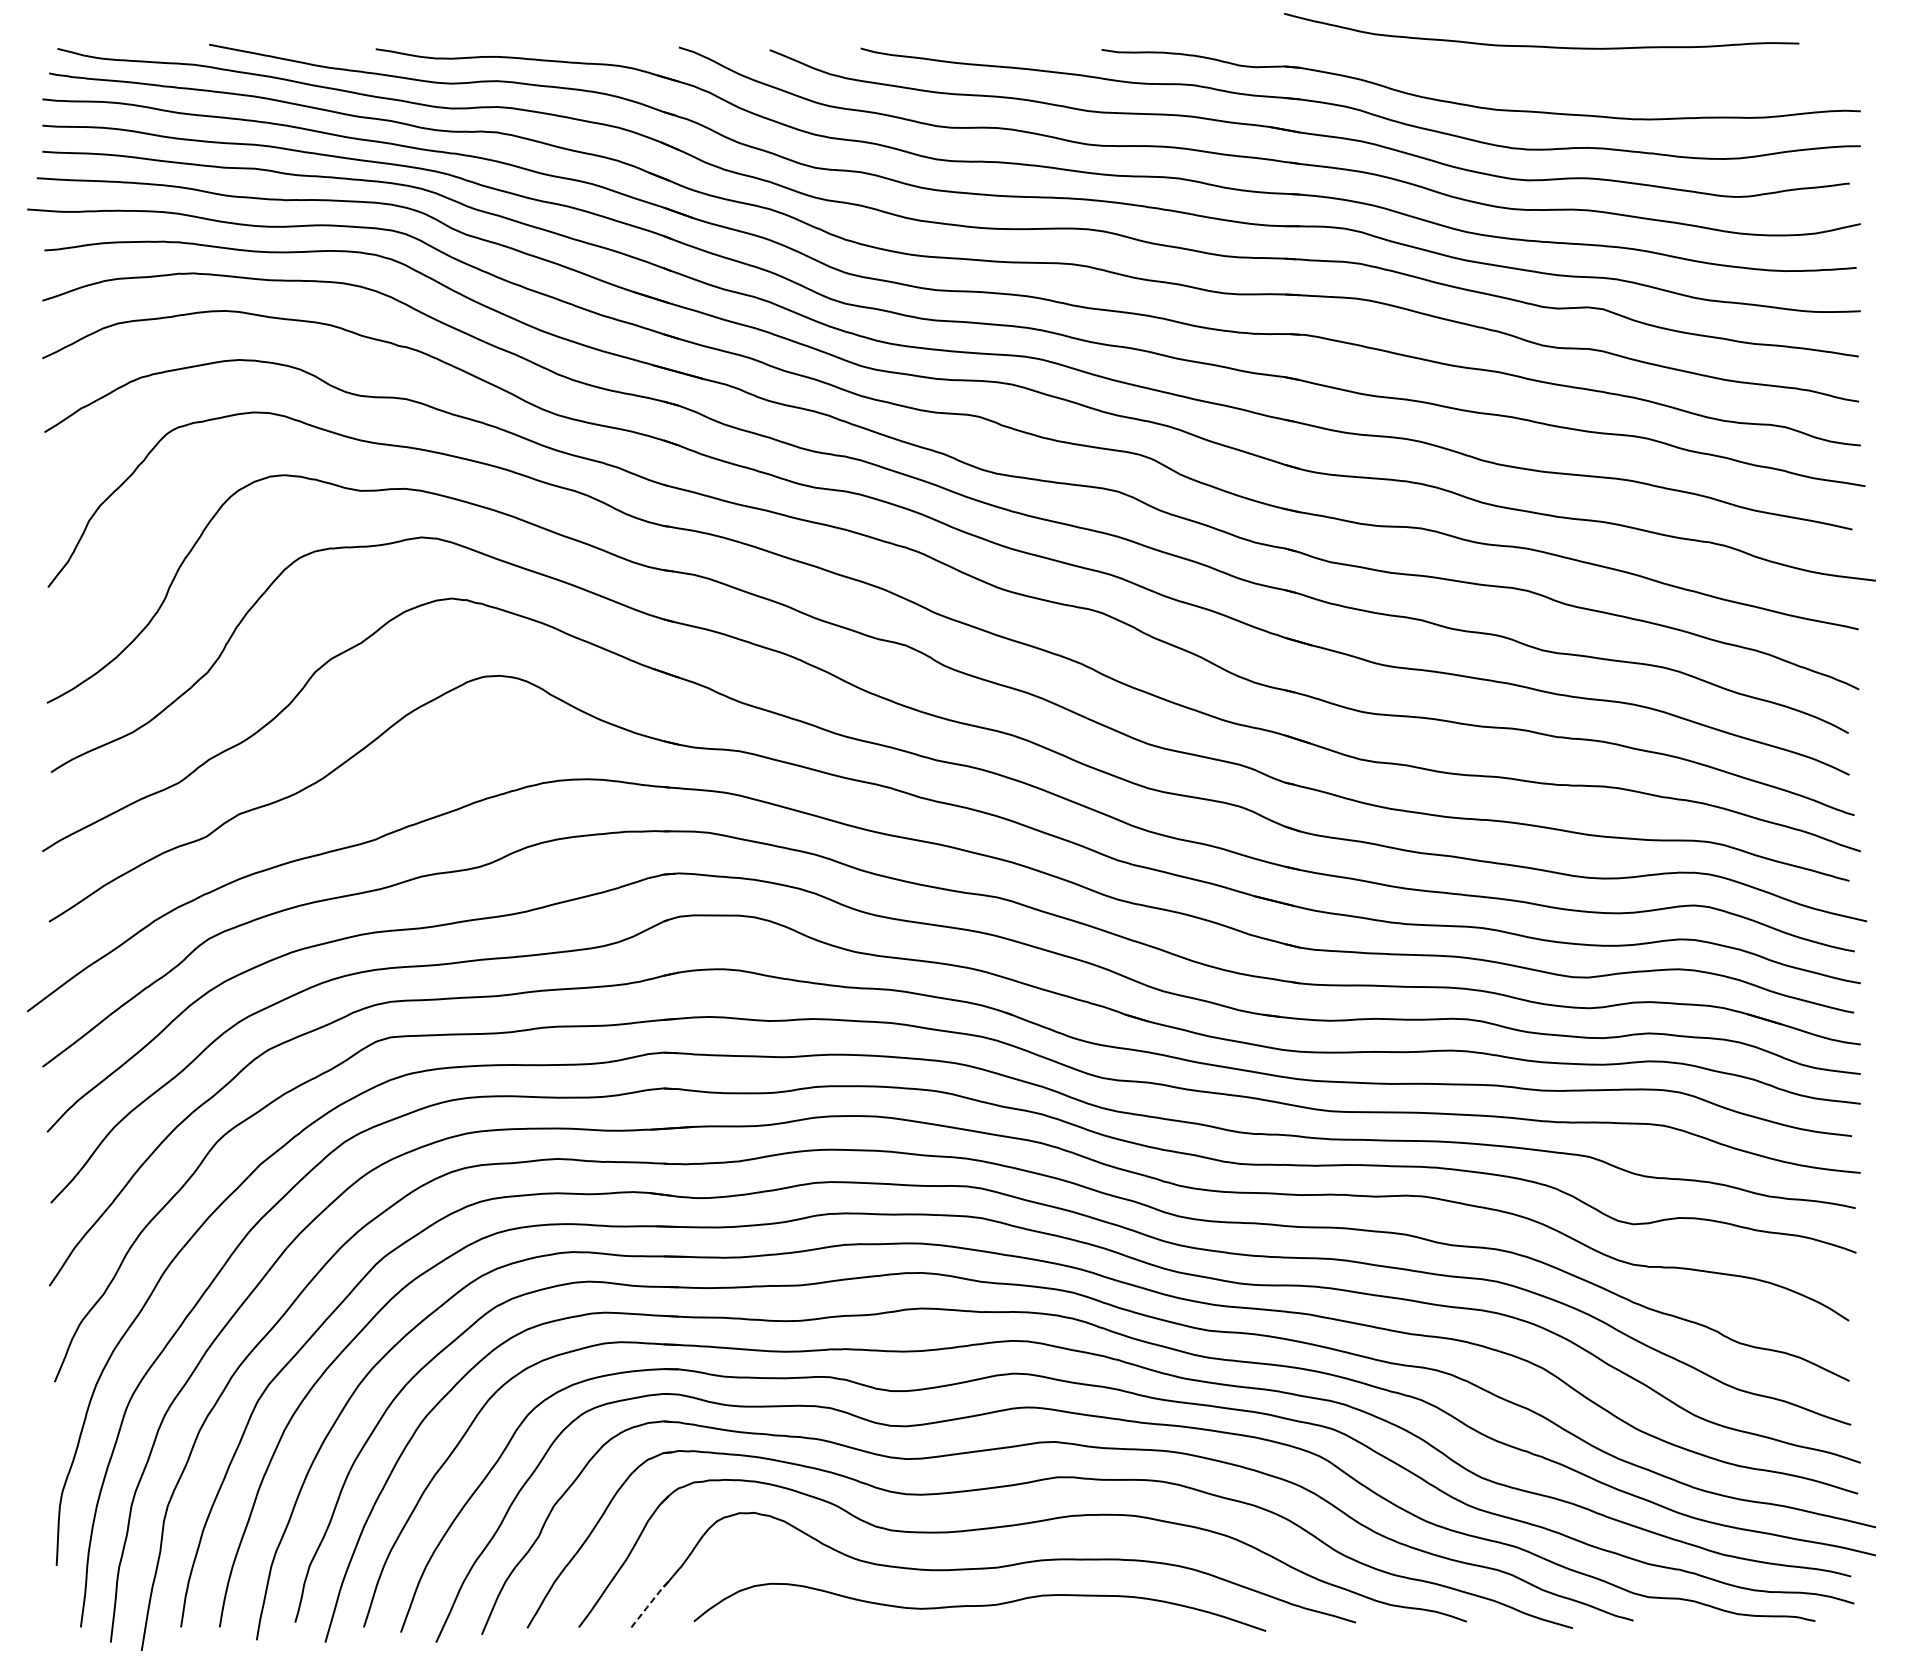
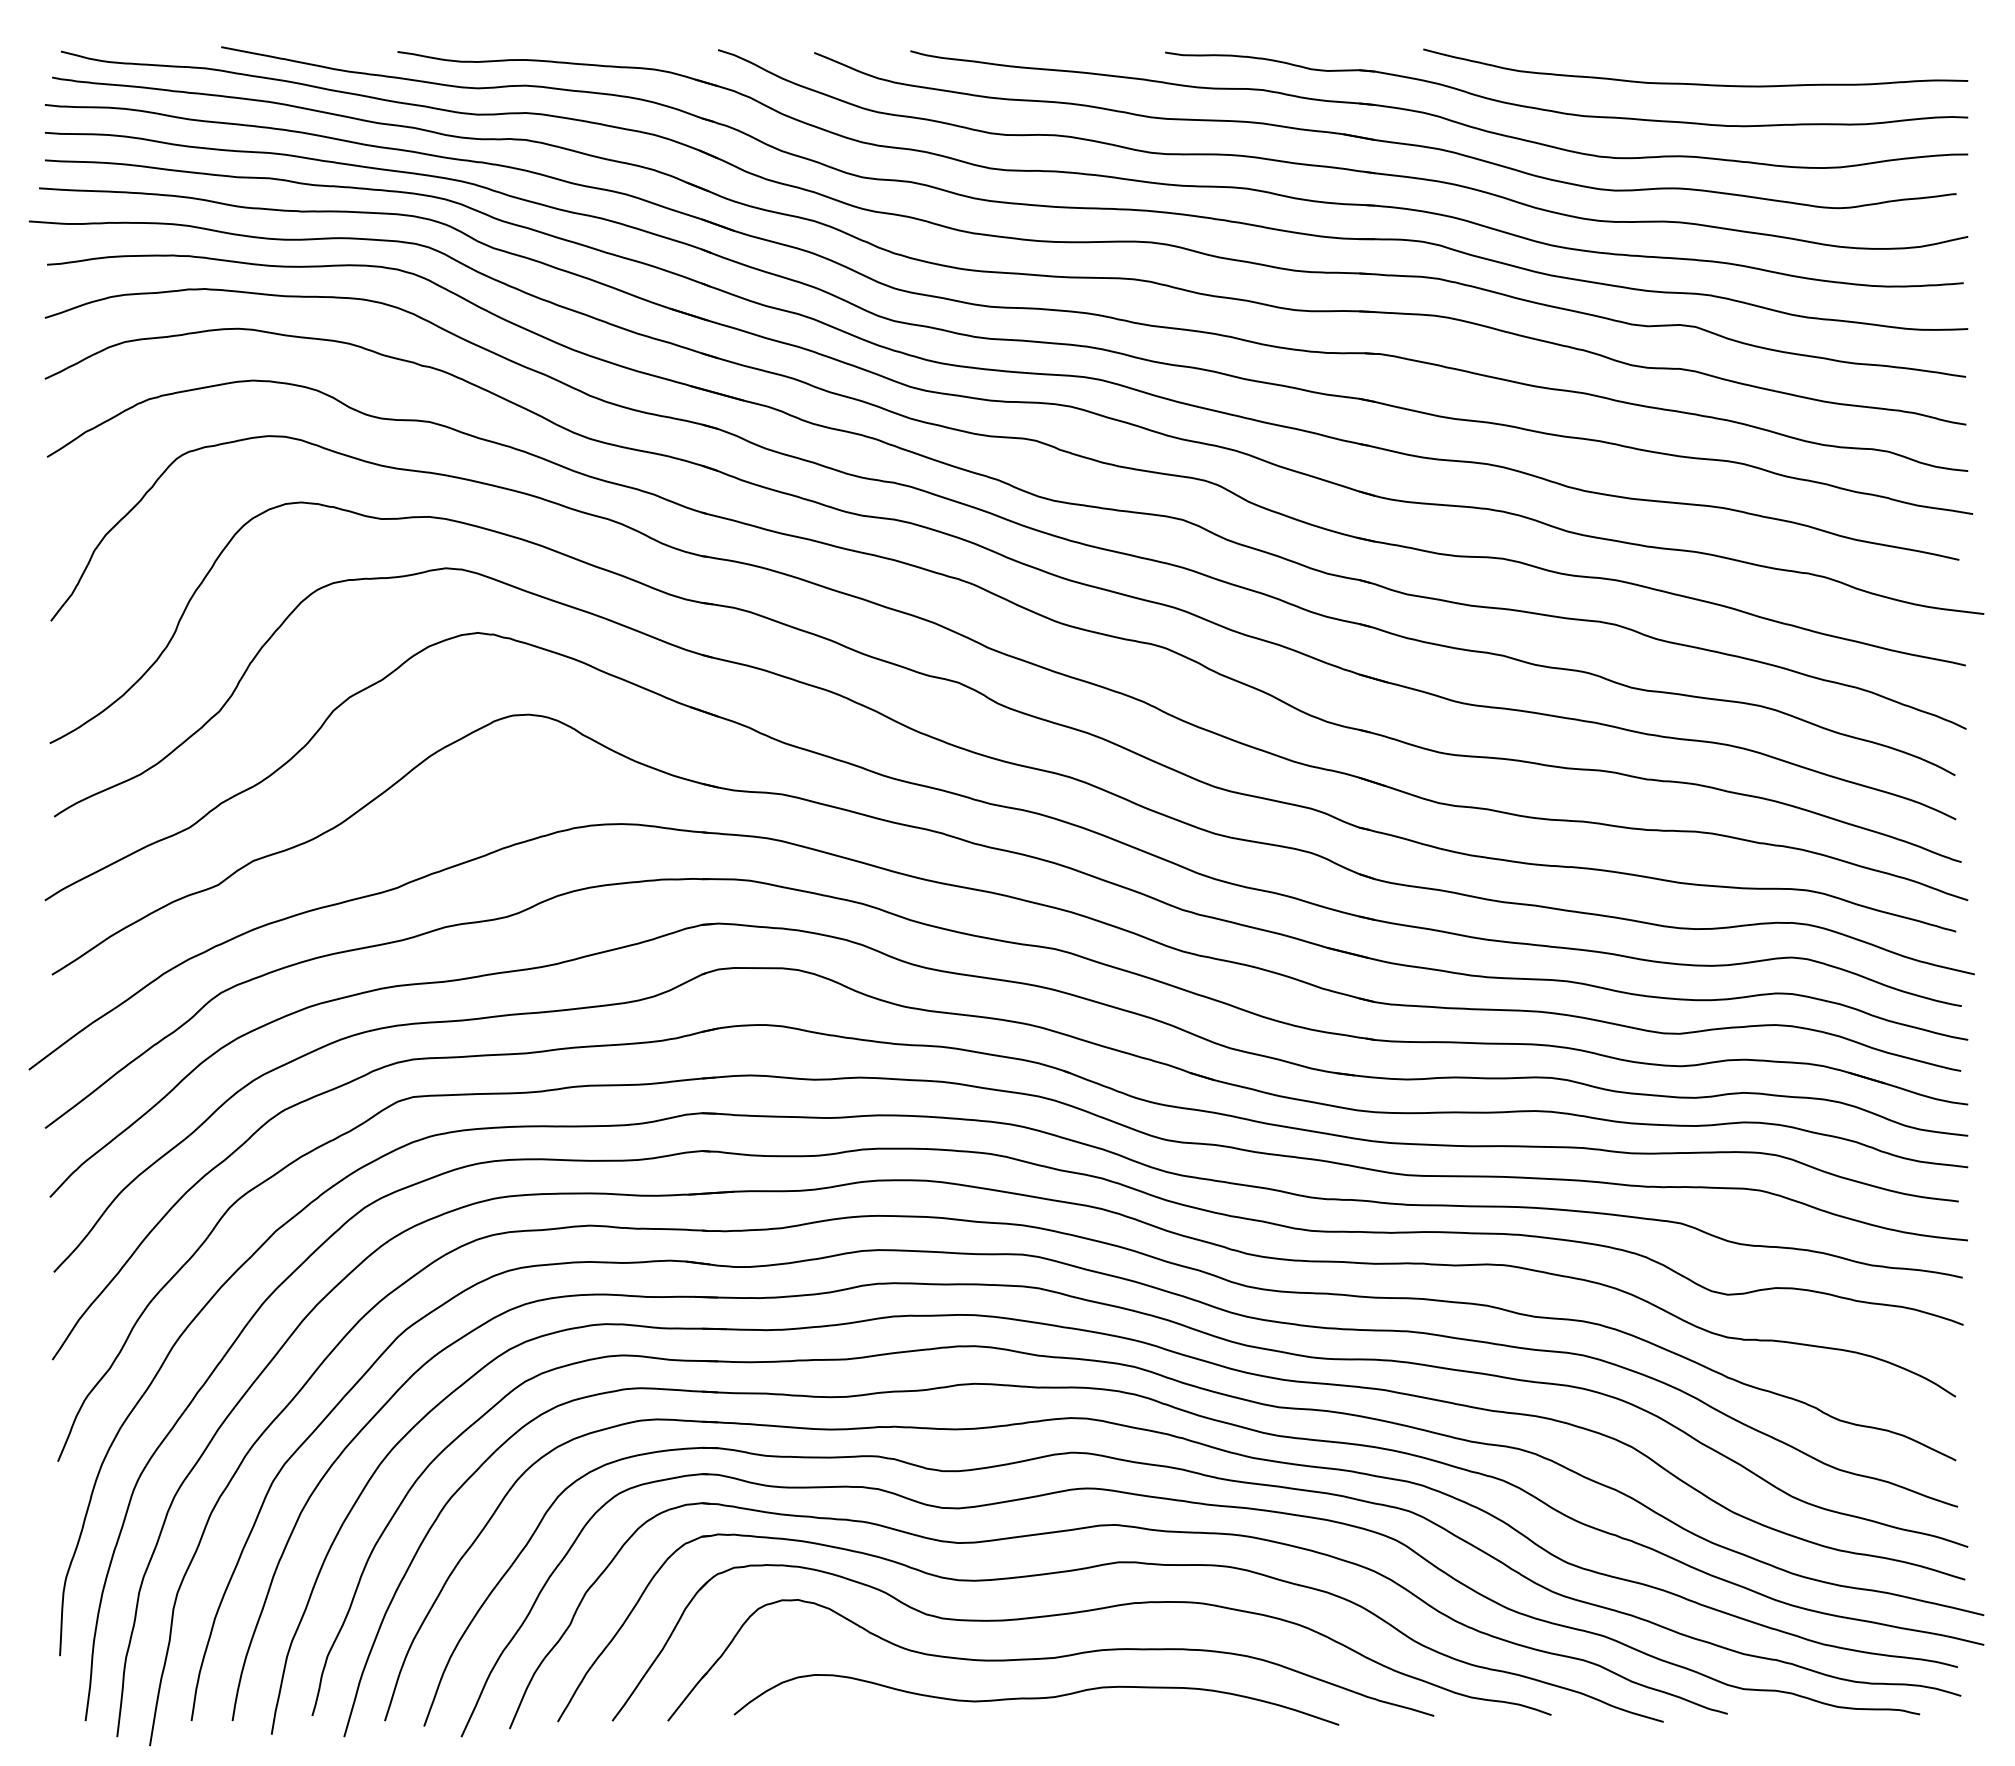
curve: (1541, 45) -> (1695, 83), moved
line: (649, 1603) -> (687, 1695), dashed -> solid

